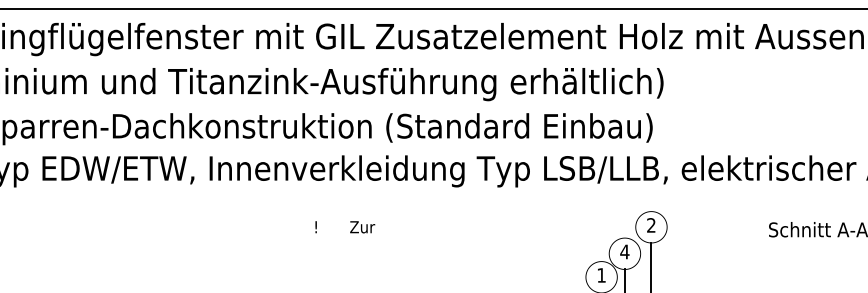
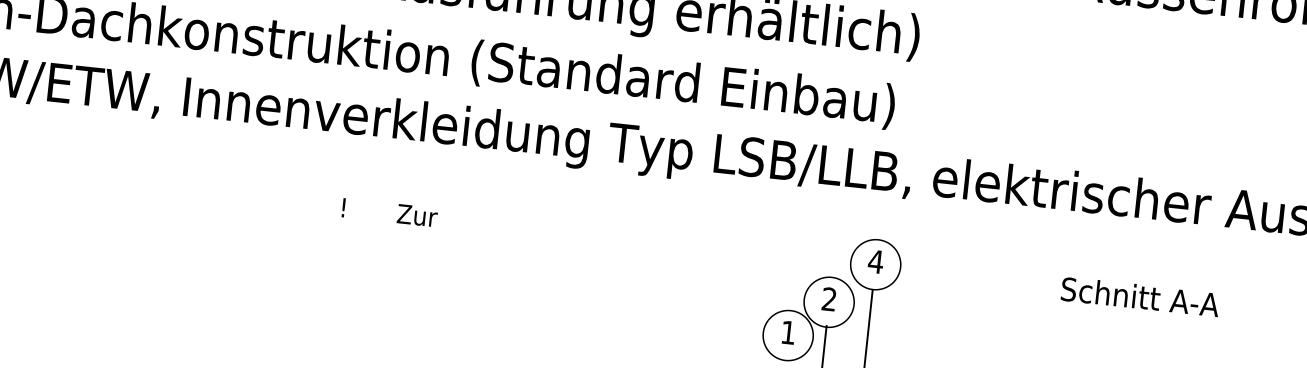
text: (651, 225) -> (876, 261), 2 -> 4
text: (624, 251) -> (828, 298), 4 -> 2

